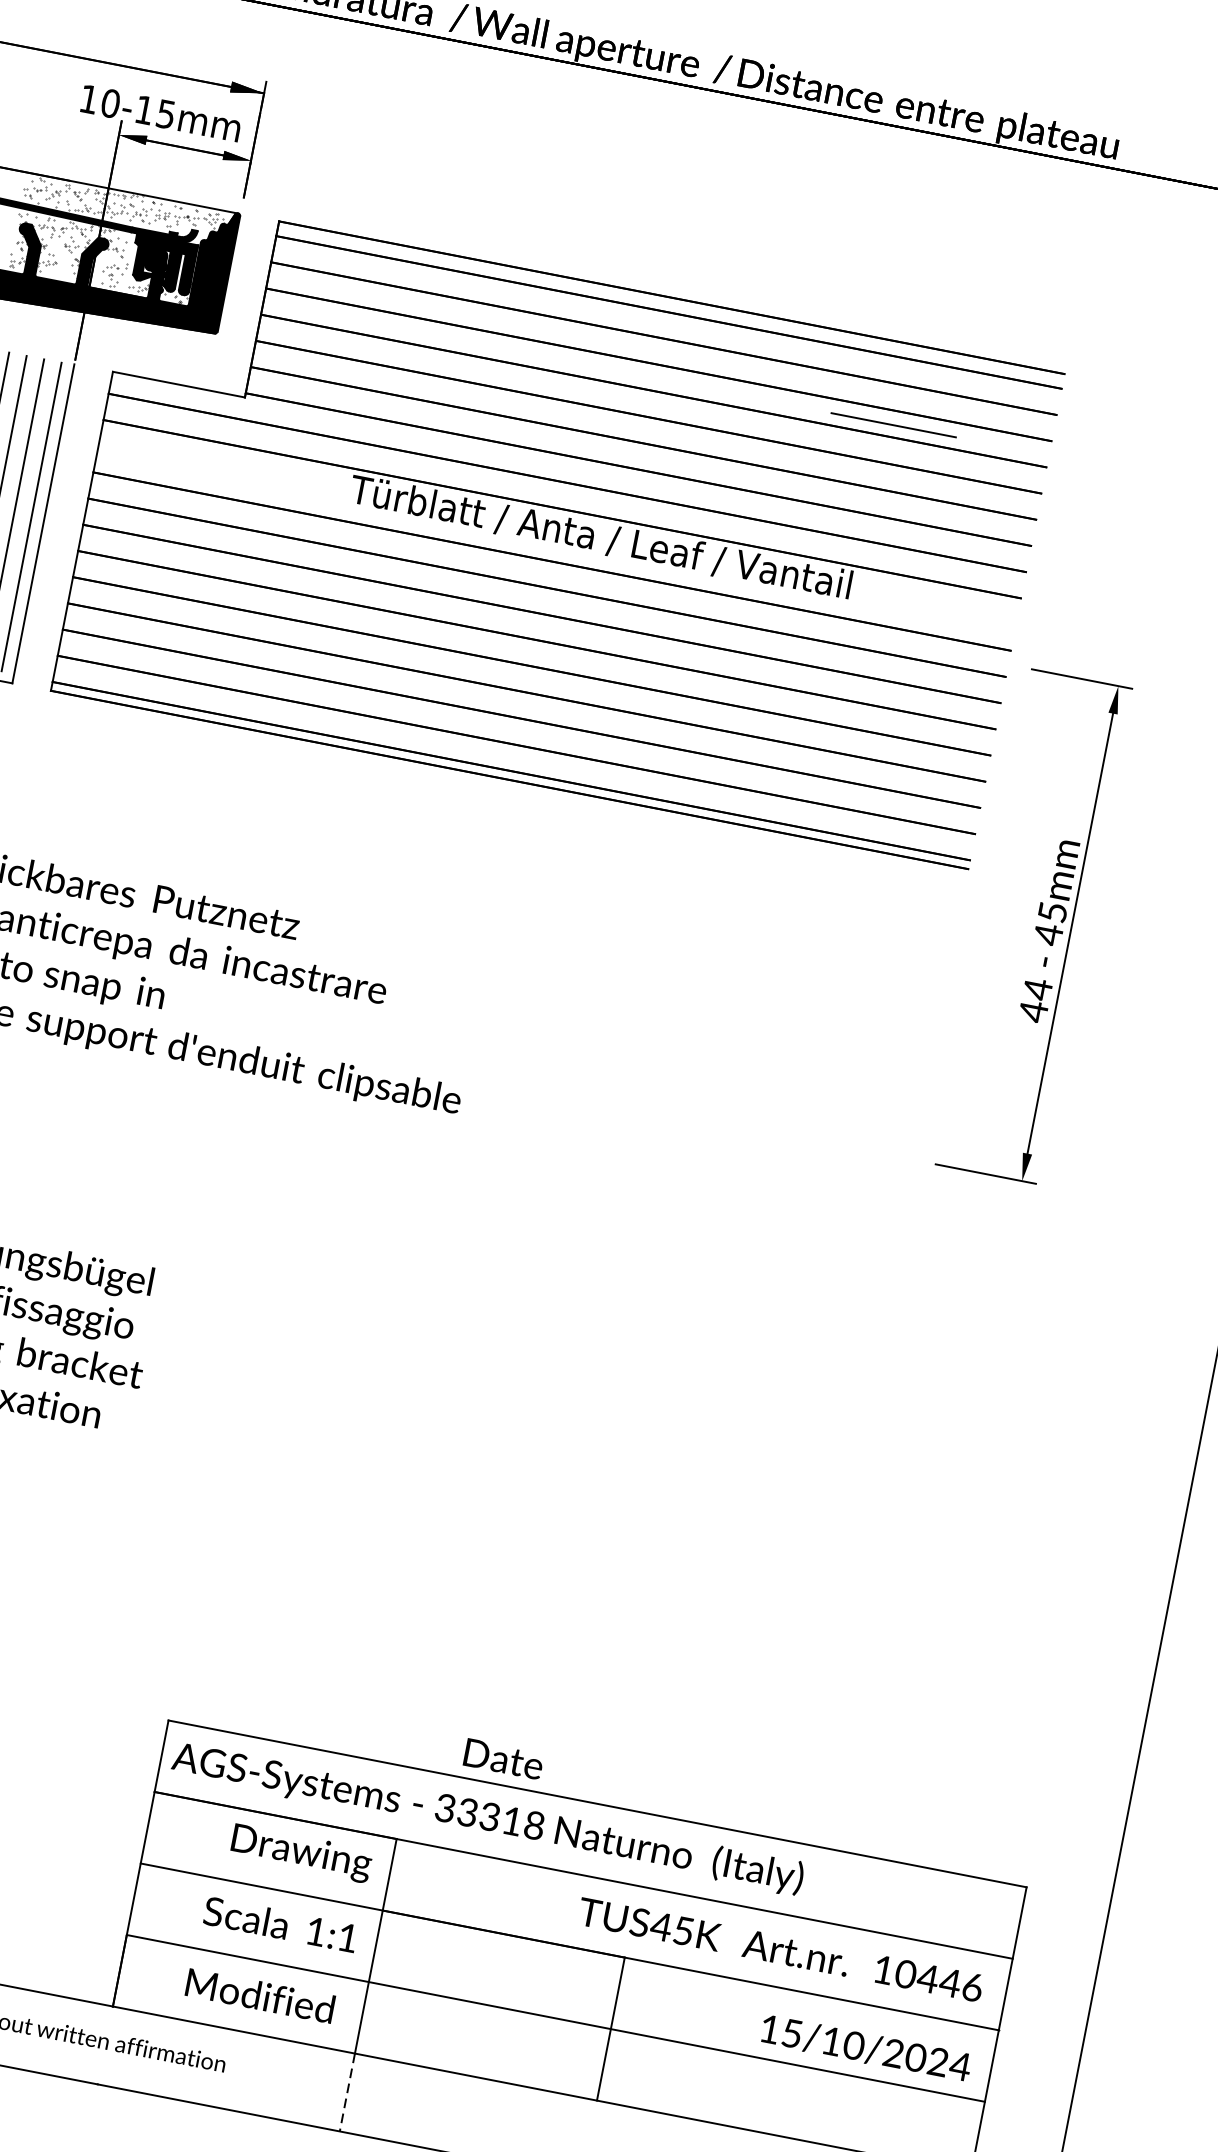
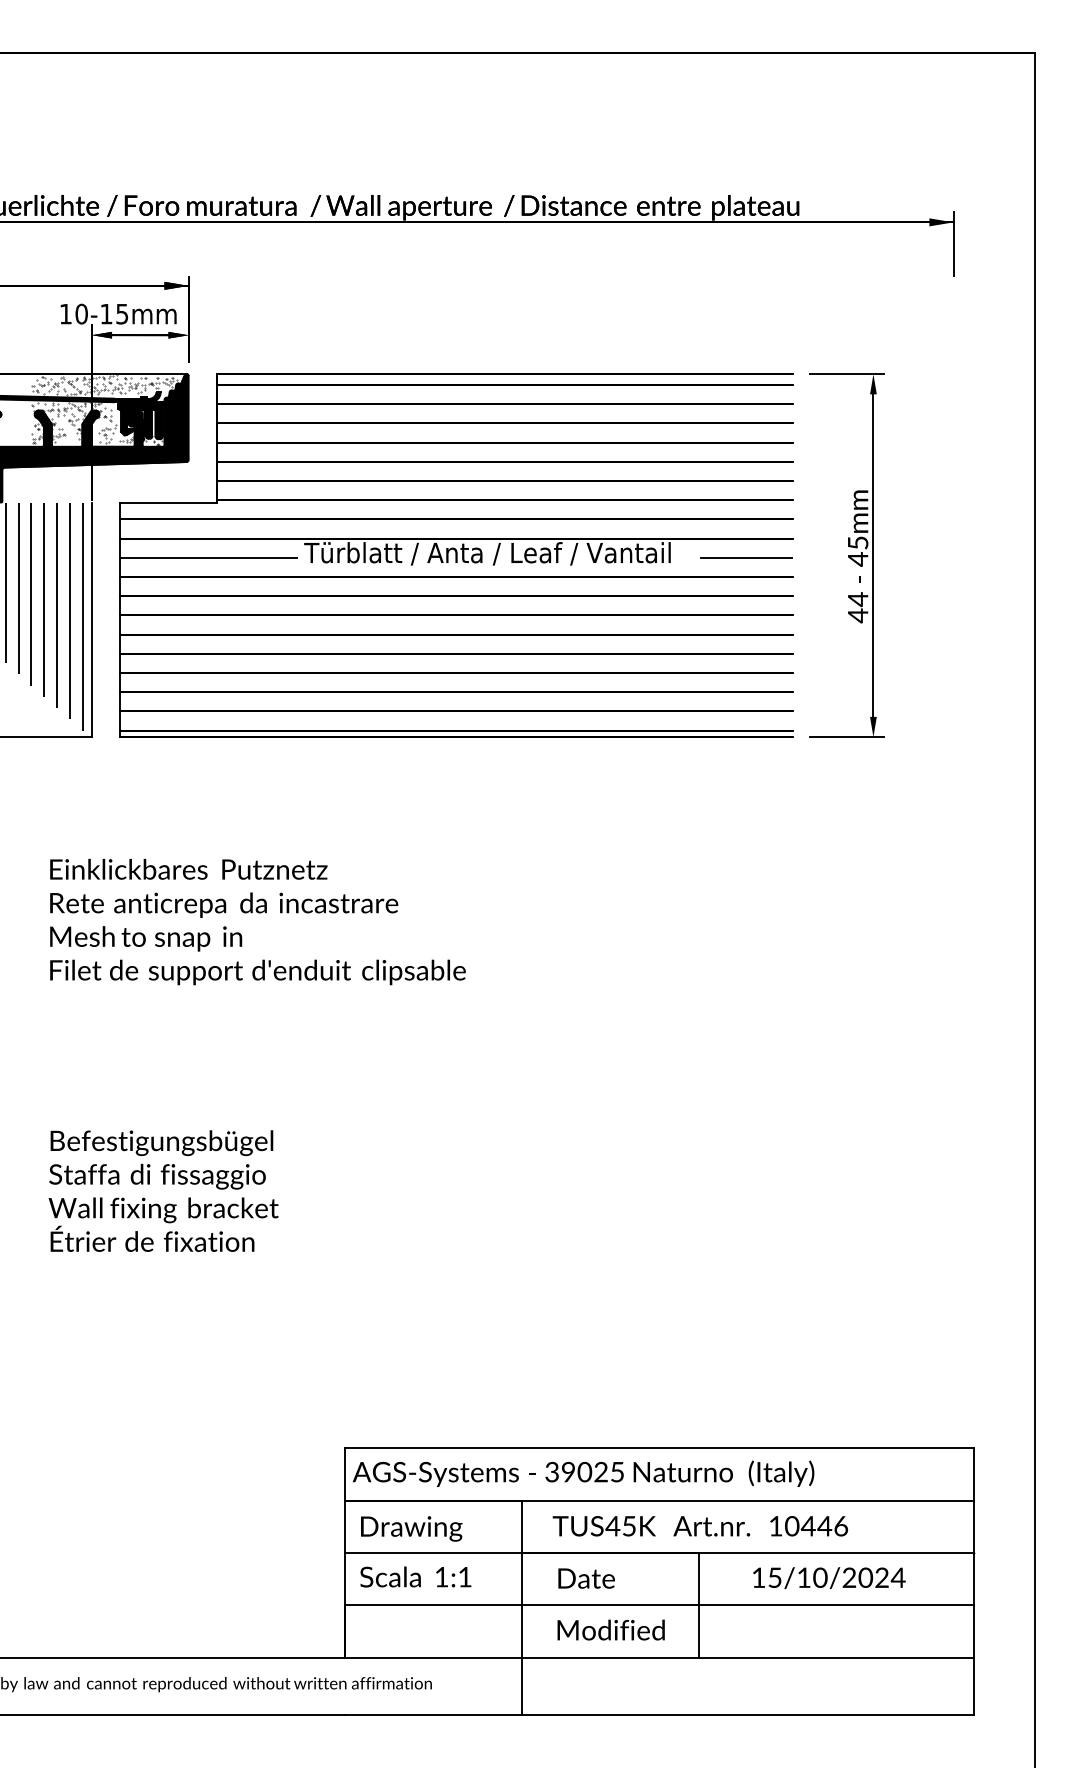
line: (893, 424) -> (746, 557), moved
line: (219, 469) -> (208, 557), added
part: (1033, 926) -> (846, 555), moved
text: (503, 1759) -> (586, 1578), moved
text: (500, 1818) -> (592, 1471), 33318 -> 39025
text: (301, 1852) -> (411, 1528), moved
text: (280, 1923) -> (415, 1576), moved
text: (779, 1950) -> (699, 1526), moved
text: (259, 1994) -> (610, 1629), moved
text: (866, 2049) -> (829, 1578), moved
line: (346, 2092) -> (521, 1686), dashed -> solid

